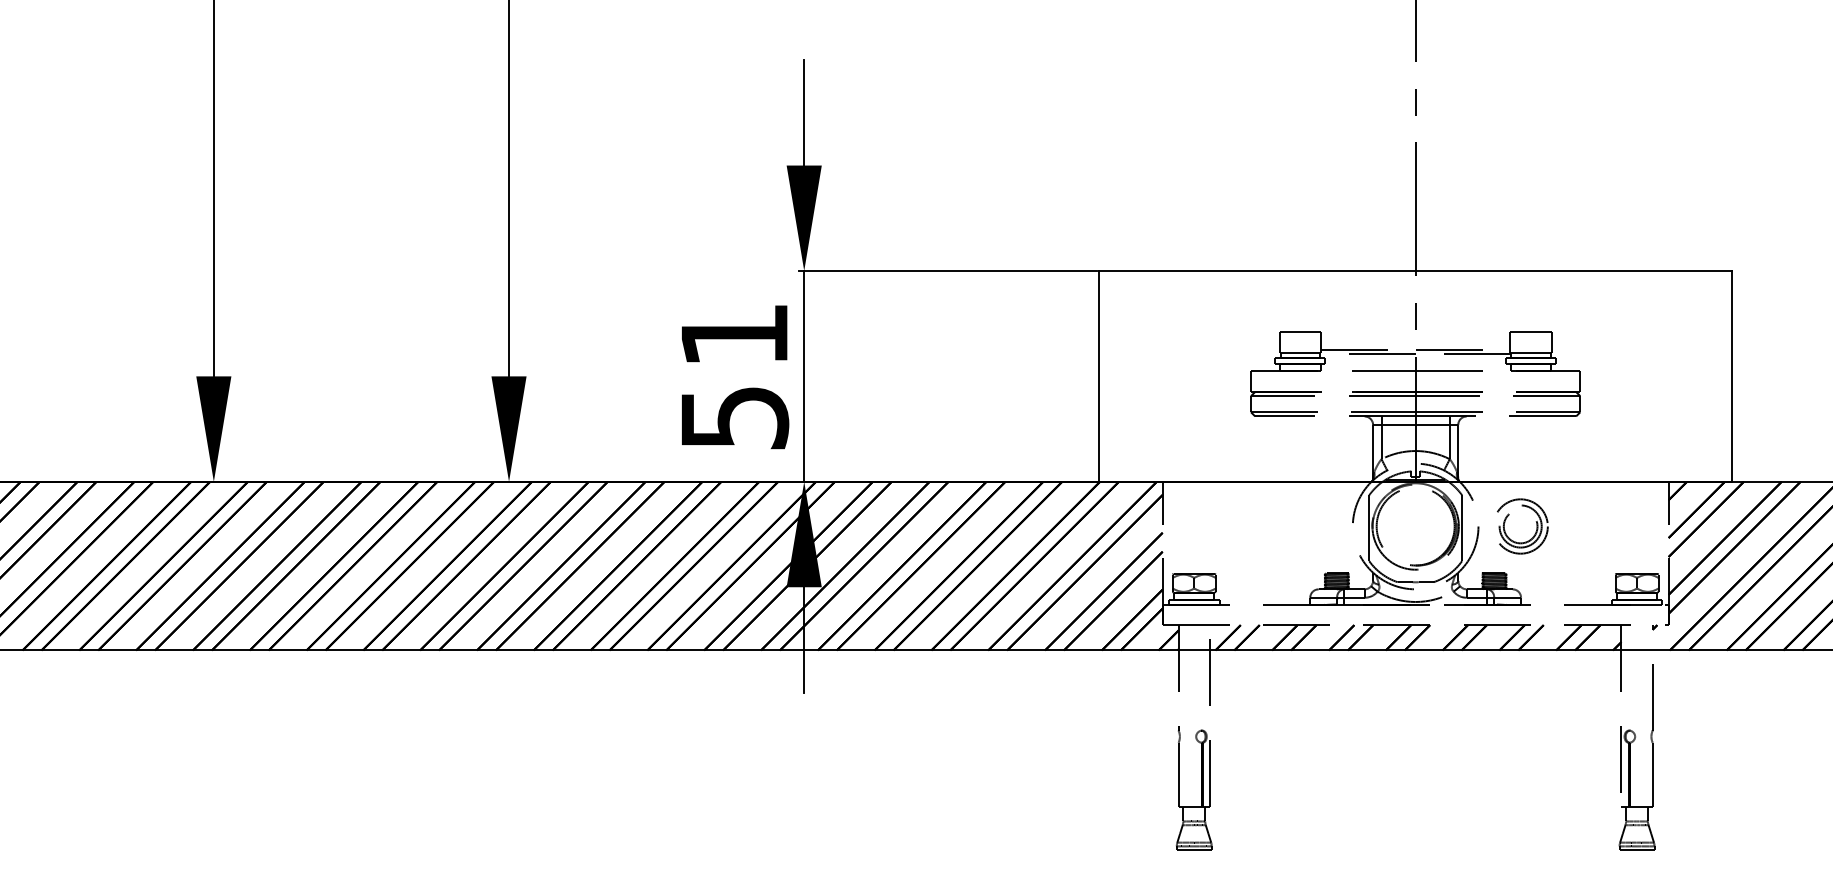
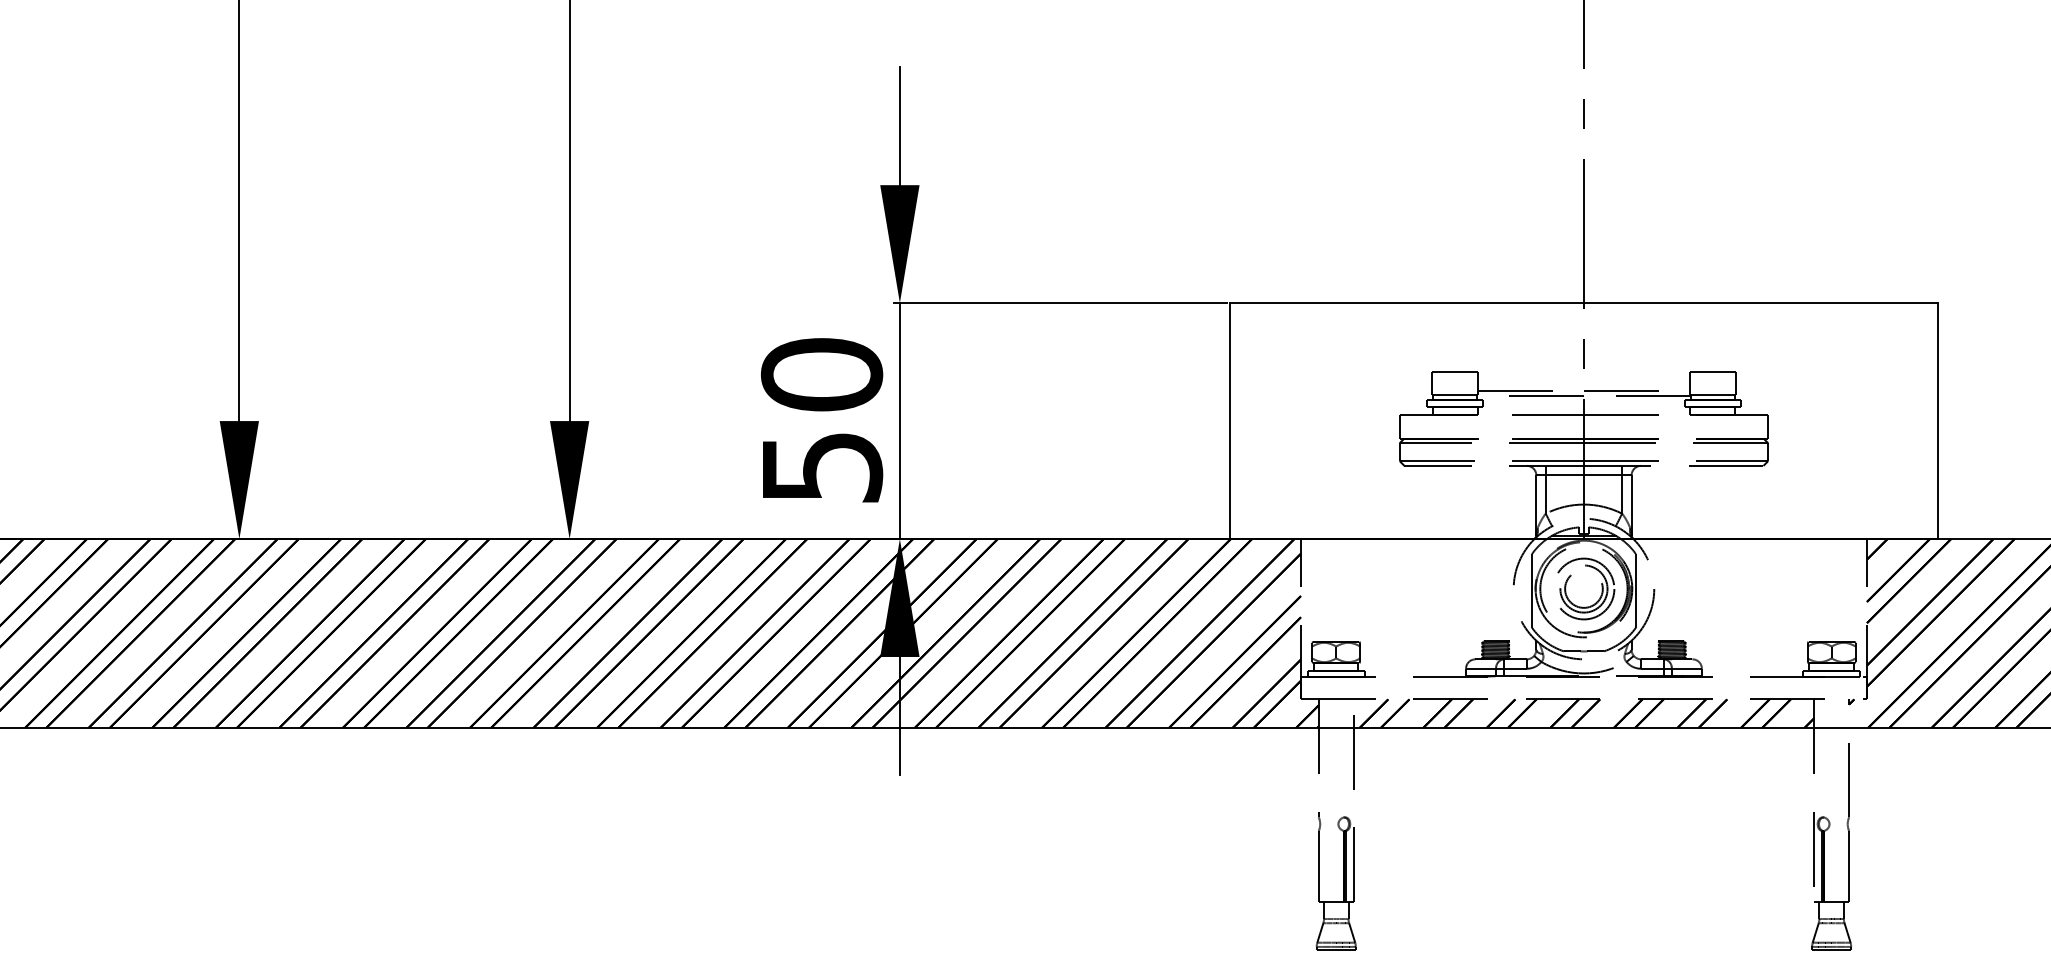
text: (734, 334) -> (821, 374), 51 -> 50
part: (1535, 521) -> (1600, 583), moved

